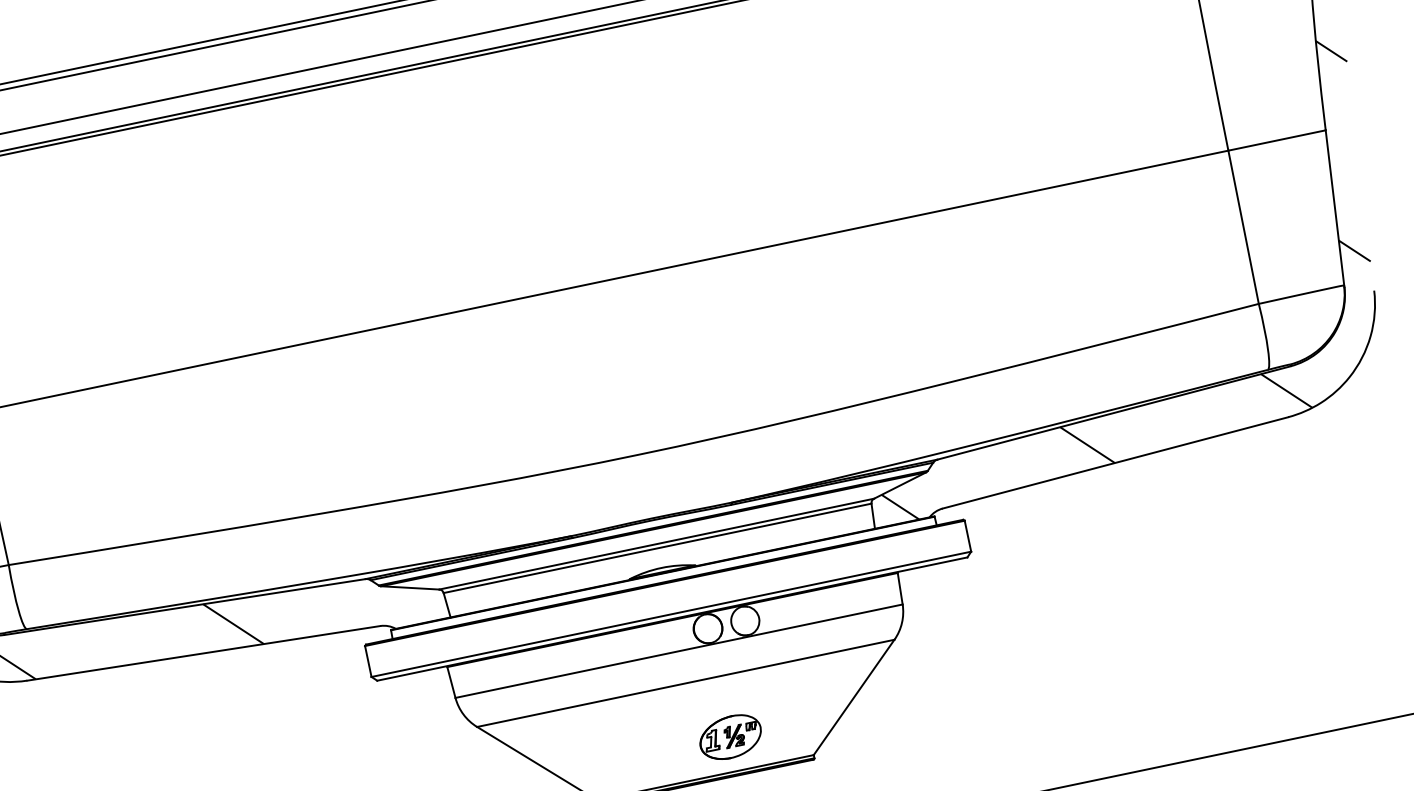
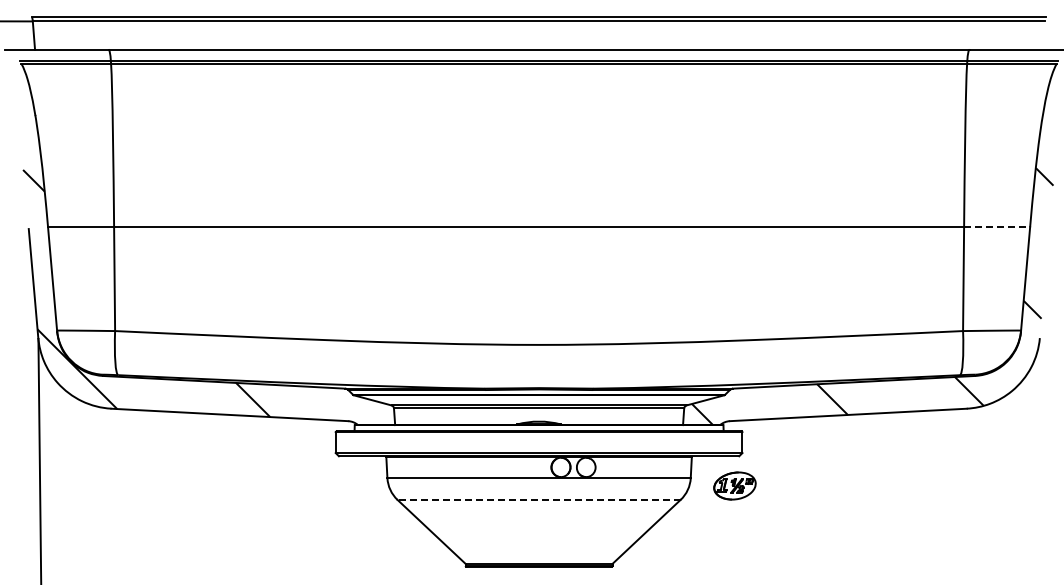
line: (1277, 140) -> (997, 227), solid -> dashed
line: (686, 682) -> (539, 499), solid -> dashed
part: (729, 736) -> (734, 485), moved

